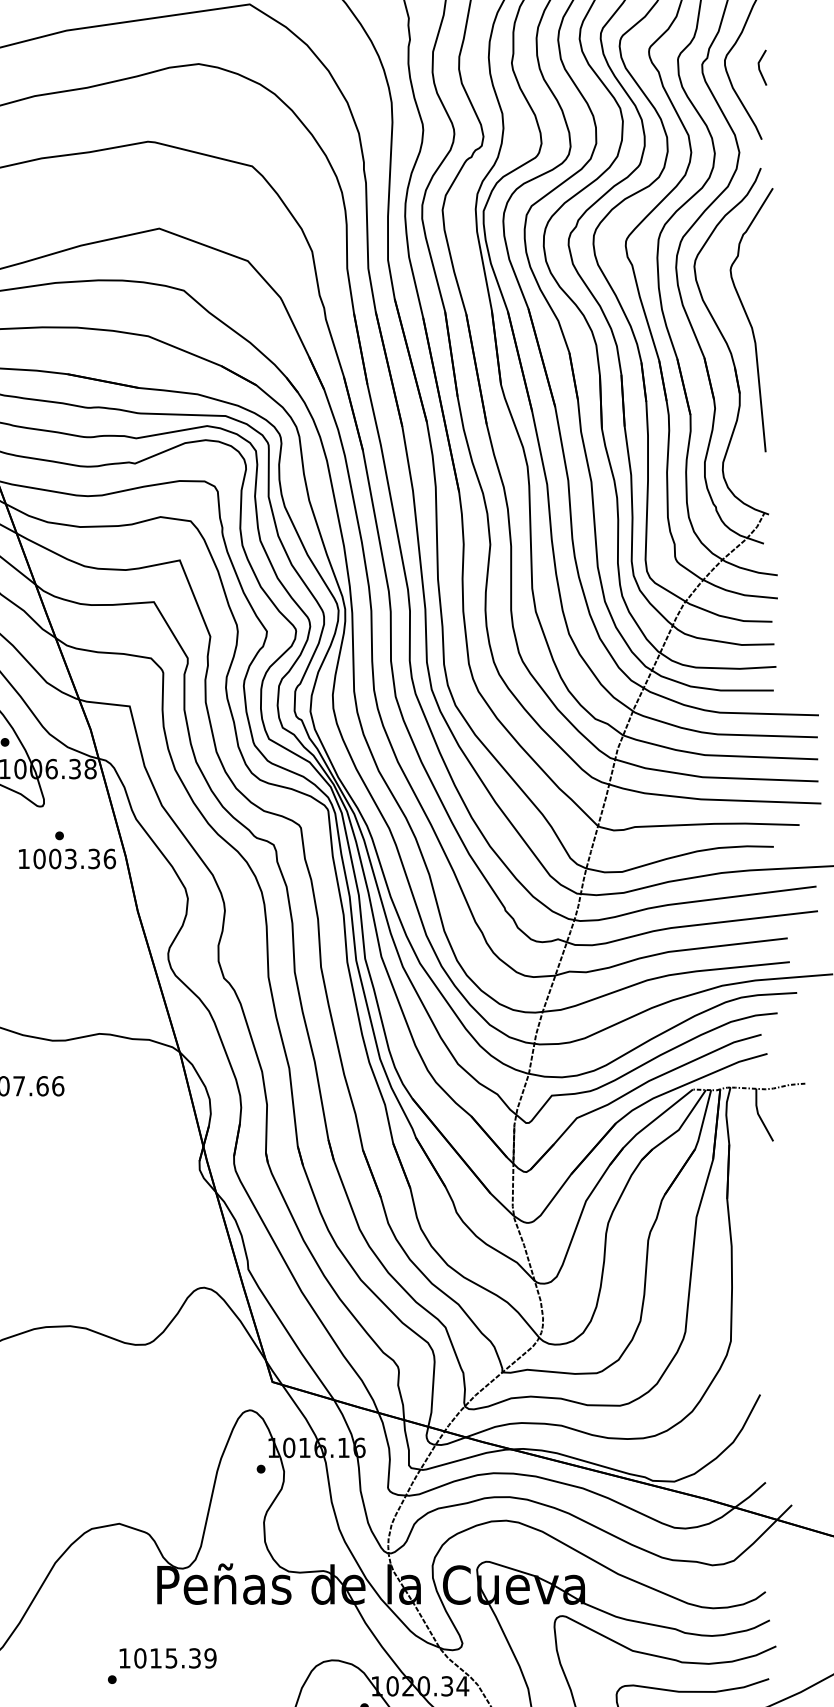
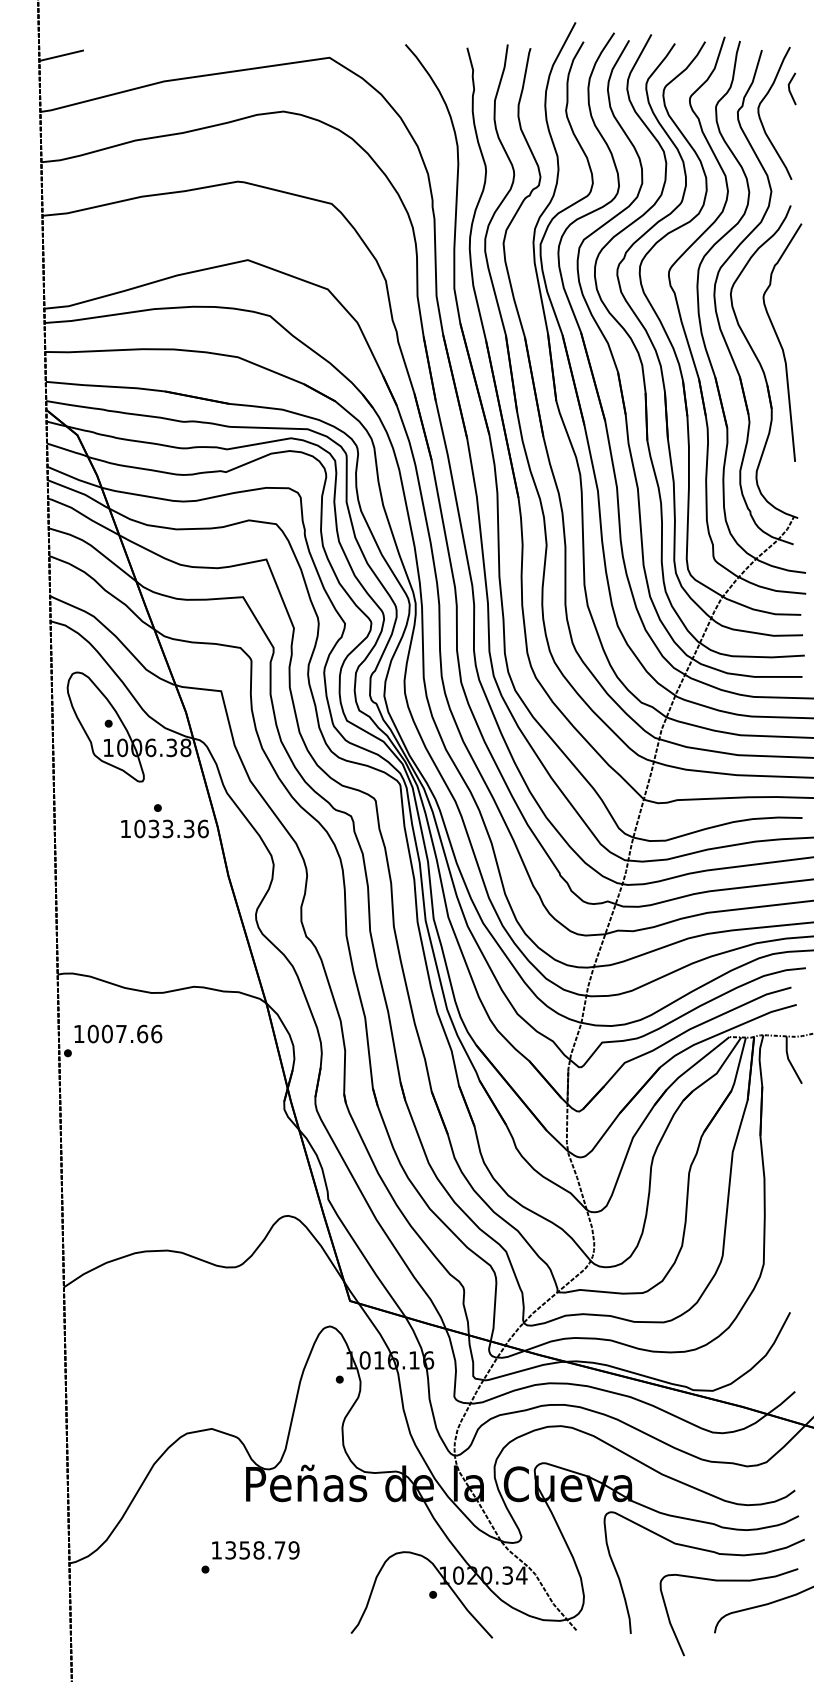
line: (760, 67) -> (790, 88), moved
text: (54, 858) -> (153, 828), 1003.36 -> 1033.36
text: (167, 1658) -> (255, 1550), 1015.39 -> 1358.79

